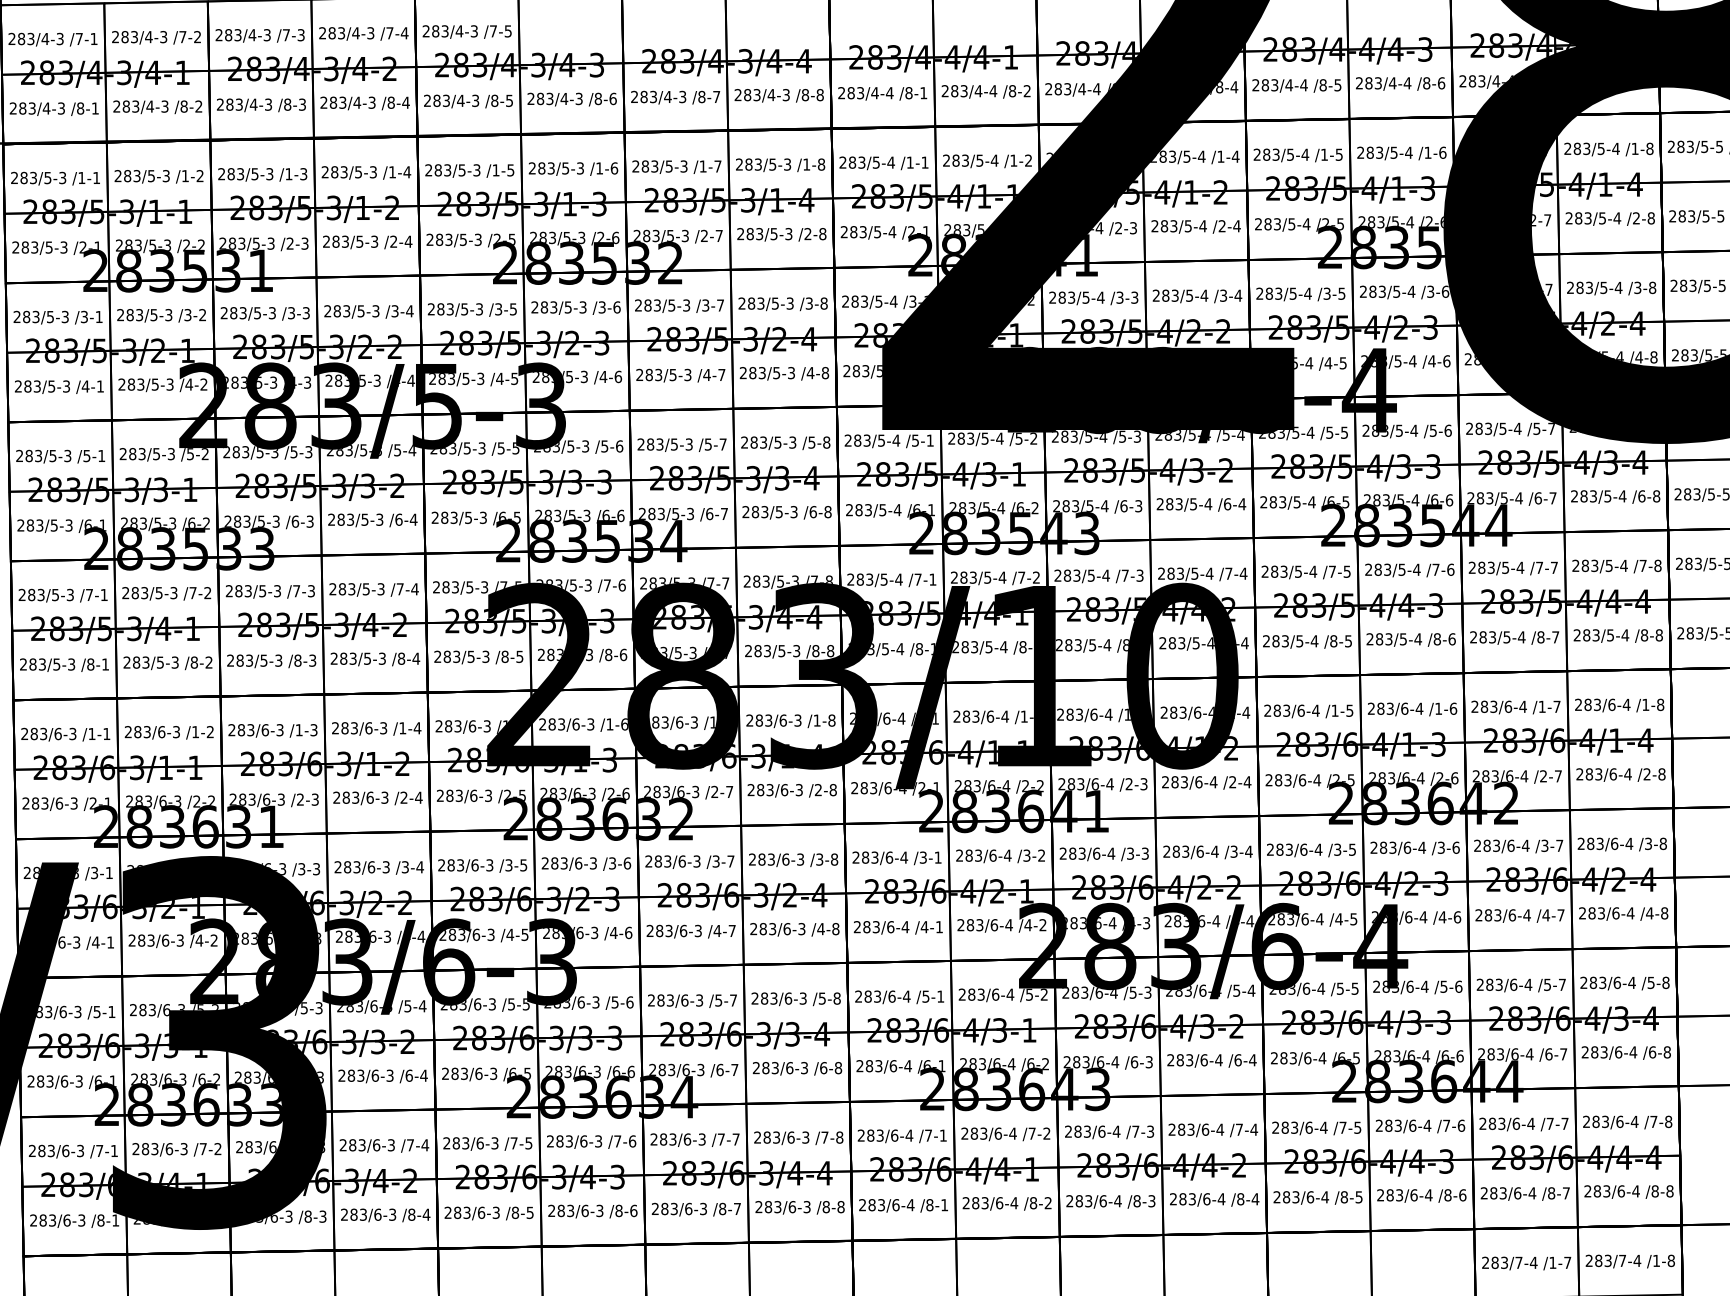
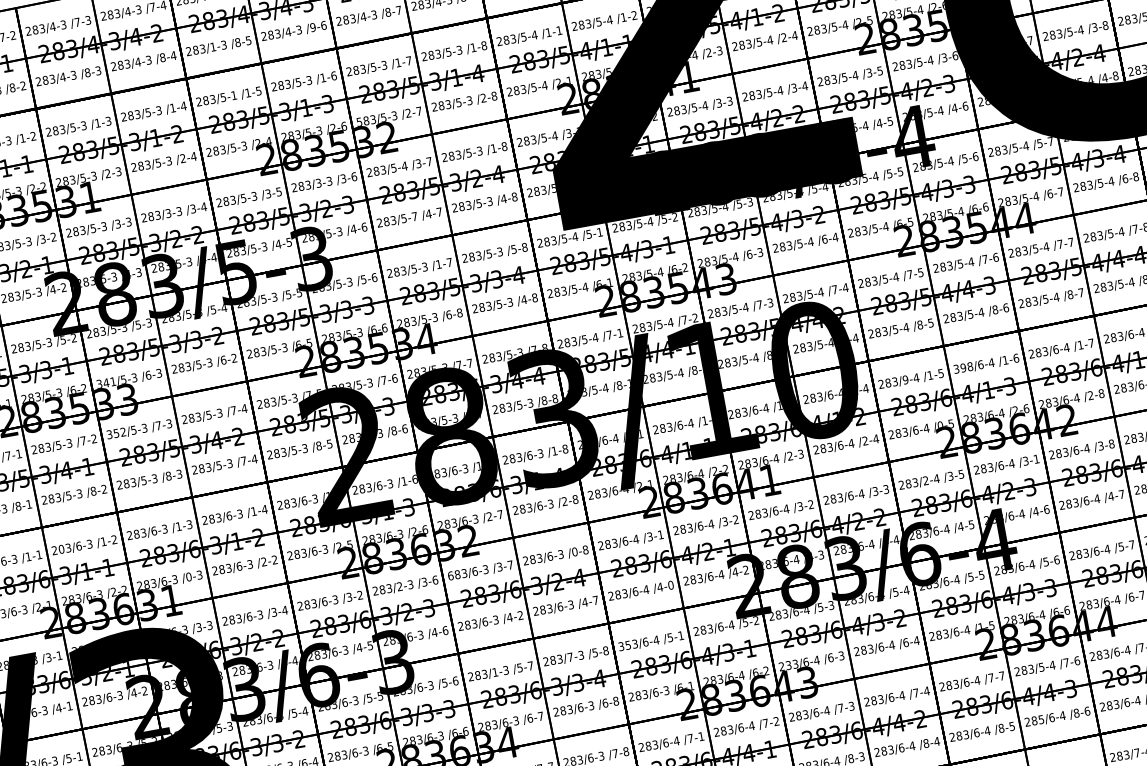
text: (597, 99) -> (312, 28), /8-6 -> /9-6
text: (460, 100) -> (212, 46), 283/4-3 -> 283/1-3
text: (476, 170) -> (233, 95), 283/5-3 -> 283/5-1
text: (636, 235) -> (358, 121), 283/5-3 -> 583/5-3
text: (512, 239) -> (269, 141), /2-5 -> /2-4
text: (808, 303) -> (493, 148), /3-8 -> /1-8
text: (686, 305) -> (404, 166), 283/5-3 -> 283/5-4
text: (568, 306) -> (318, 182), 283/5-3 -> 283/3-3
text: (361, 310) -> (168, 212), 283/5-3 -> 283/3-3
text: (687, 374) -> (414, 216), 283/5-3 -> 283/5-7
text: (707, 444) -> (438, 264), /5-7 -> /1-7
text: (813, 512) -> (524, 300), /6-8 -> /4-8
text: (724, 513) -> (459, 312), /6-7 -> /6-8
text: (413, 519) -> (234, 358), /6-4 -> /6-2
text: (237, 521) -> (106, 382), 283/5-3 -> 341/5-3
text: (238, 591) -> (116, 433), 283/5-3 -> 352/5-3
text: (401, 658) -> (243, 460), /8-4 -> /7-4
text: (1380, 708) -> (963, 367), 283/6-4 -> 398/6-4
text: (1300, 710) -> (905, 379), 283/6-4 -> 283/9-4
text: (137, 731) -> (61, 548), 283/6-3 -> 203/6-3
text: (1558, 776) -> (1101, 393), /2-7 -> /2-8
text: (1336, 780) -> (940, 426), /2-5 -> /0-5
text: (418, 797) -> (274, 559), /2-4 -> /2-2
text: (300, 799) -> (188, 576), /2-3 -> /0-3
text: (1559, 845) -> (1111, 443), /3-7 -> /3-8
text: (1455, 847) -> (1036, 459), /3-6 -> /3-1
text: (1303, 849) -> (925, 480), 283/6-4 -> 283/2-4
text: (1248, 851) -> (885, 489), /3-4 -> /3-3
text: (1144, 853) -> (810, 504), /3-3 -> /3-2
text: (819, 859) -> (574, 551), /3-8 -> /0-8
text: (648, 861) -> (450, 575), 283/6-3 -> 683/6-3
text: (578, 863) -> (399, 586), 283/6-3 -> 283/2-3
text: (523, 865) -> (359, 595), /3-5 -> /3-2
text: (939, 927) -> (671, 585), /4-1 -> /4-0
text: (835, 929) -> (595, 600), /4-8 -> /4-7
text: (731, 930) -> (520, 615), /4-7 -> /4-2
text: (863, 996) -> (624, 645), 283/6-4 -> 353/6-4
text: (788, 998) -> (570, 657), 283/6-3 -> 283/7-3
text: (684, 1000) -> (495, 672), 283/6-3 -> 283/1-3
text: (1341, 1058) -> (981, 627), /6-5 -> /1-5
text: (1076, 1062) -> (788, 665), 283/6-4 -> 233/6-4
text: (907, 1066) -> (666, 690), 283/6-4 -> 283/6-3
text: (1412, 1125) -> (1041, 667), 283/6-4 -> 283/5-4
text: (1357, 1127) -> (1001, 675), /7-5 -> /7-7
text: (1399, 1194) -> (1041, 719), 283/6-4 -> 285/6-4

